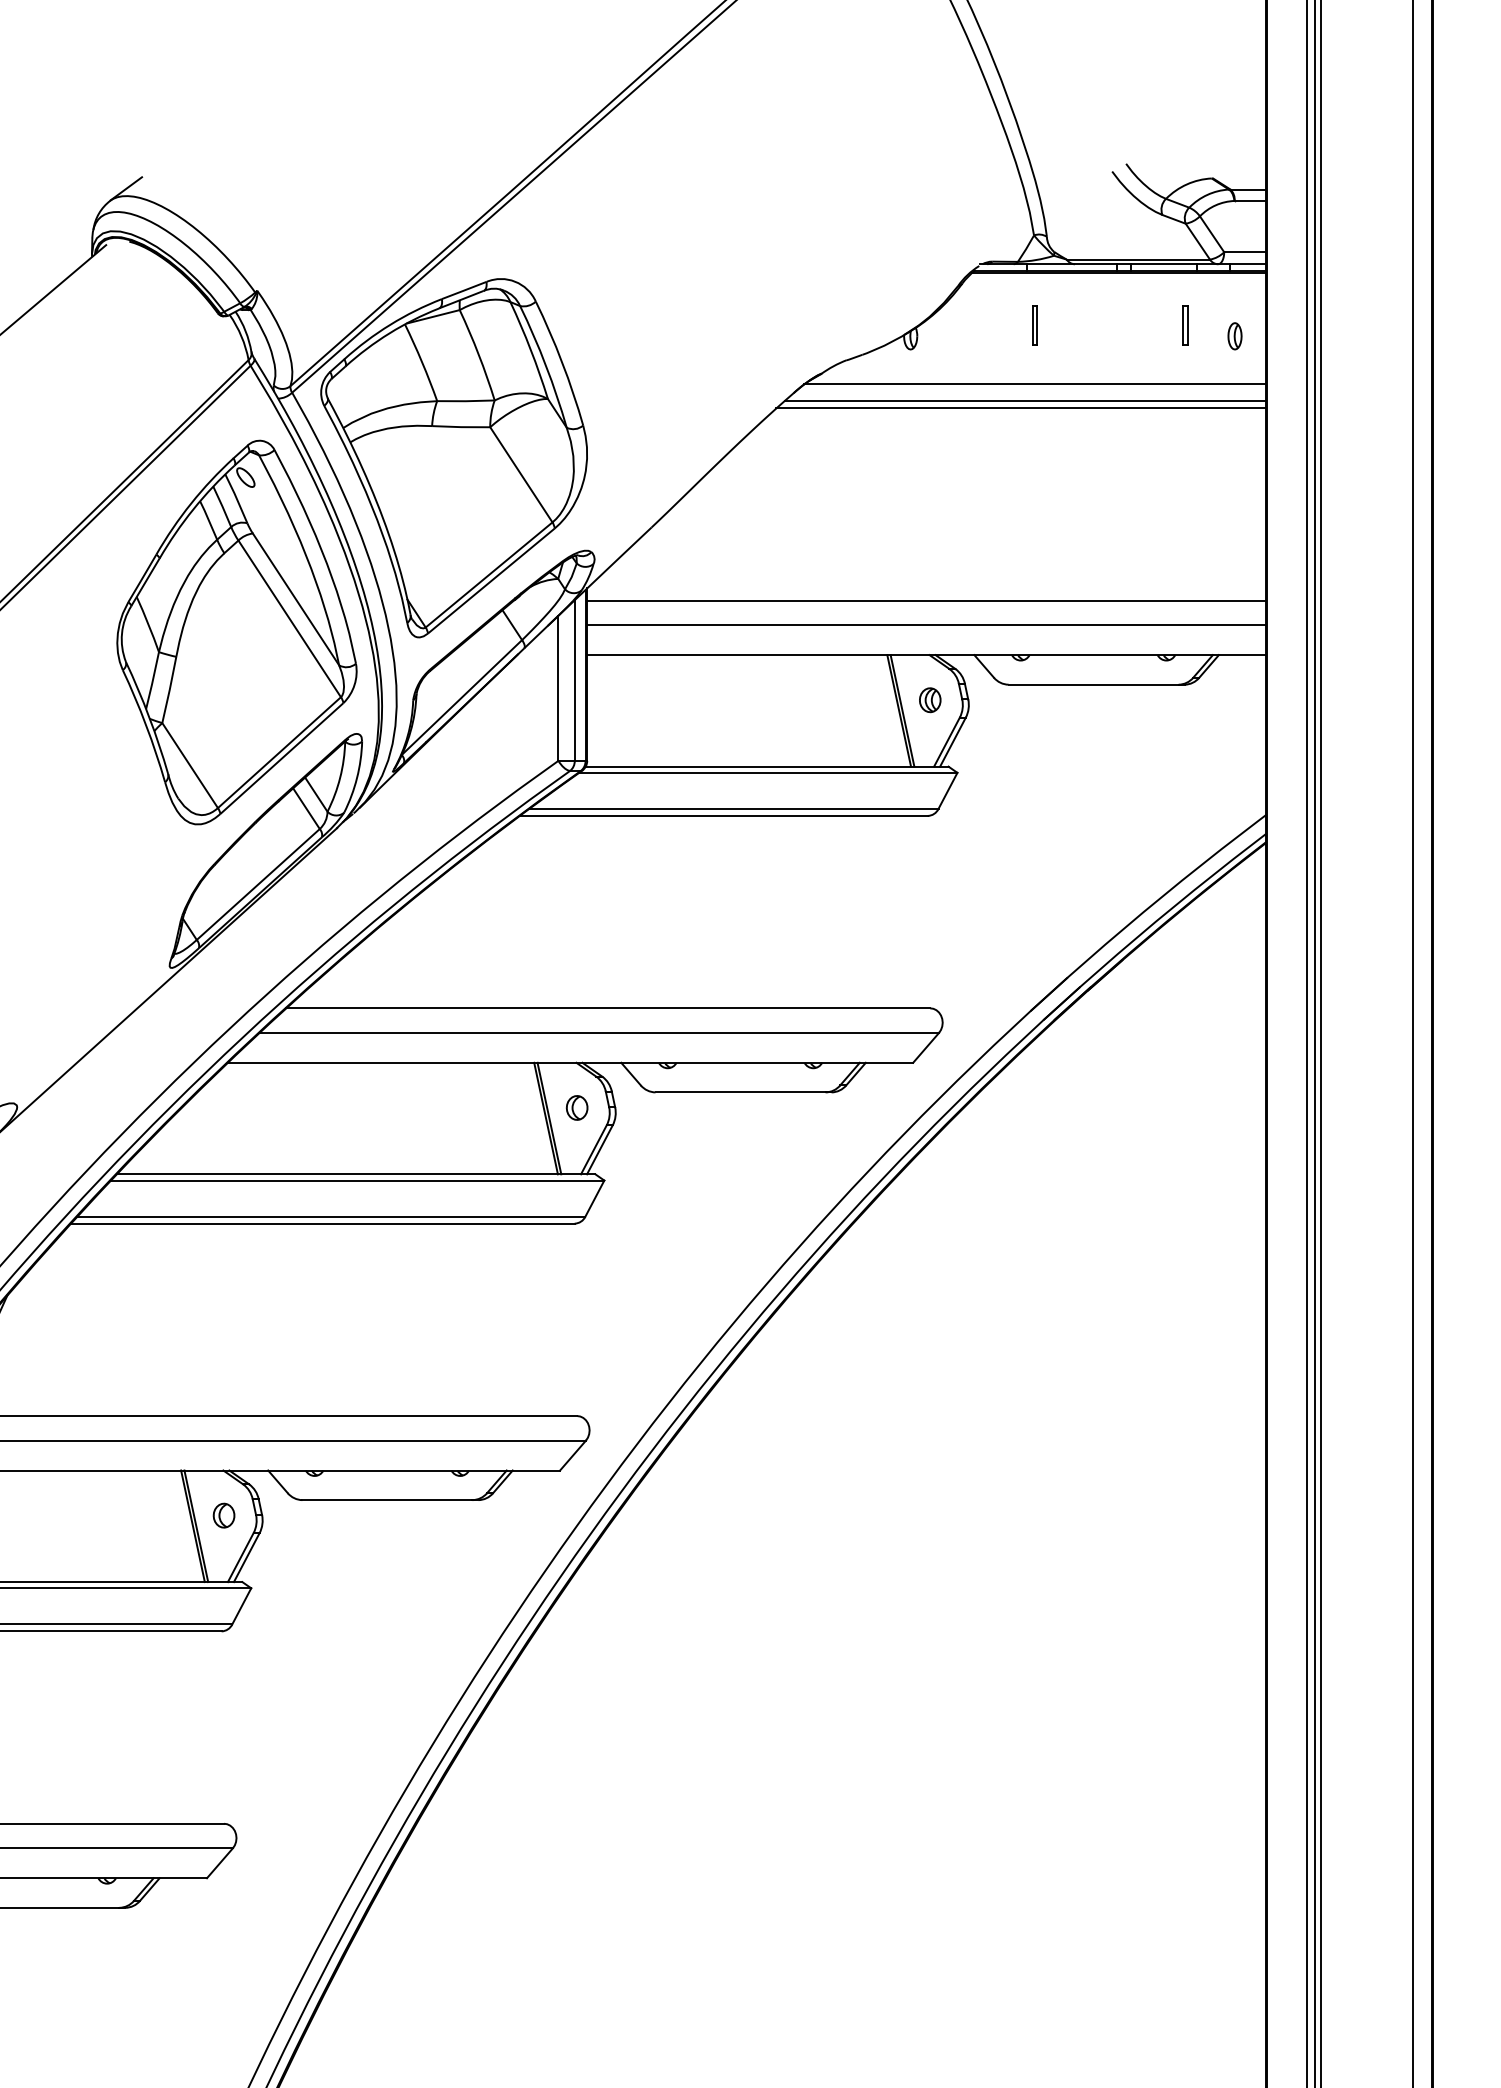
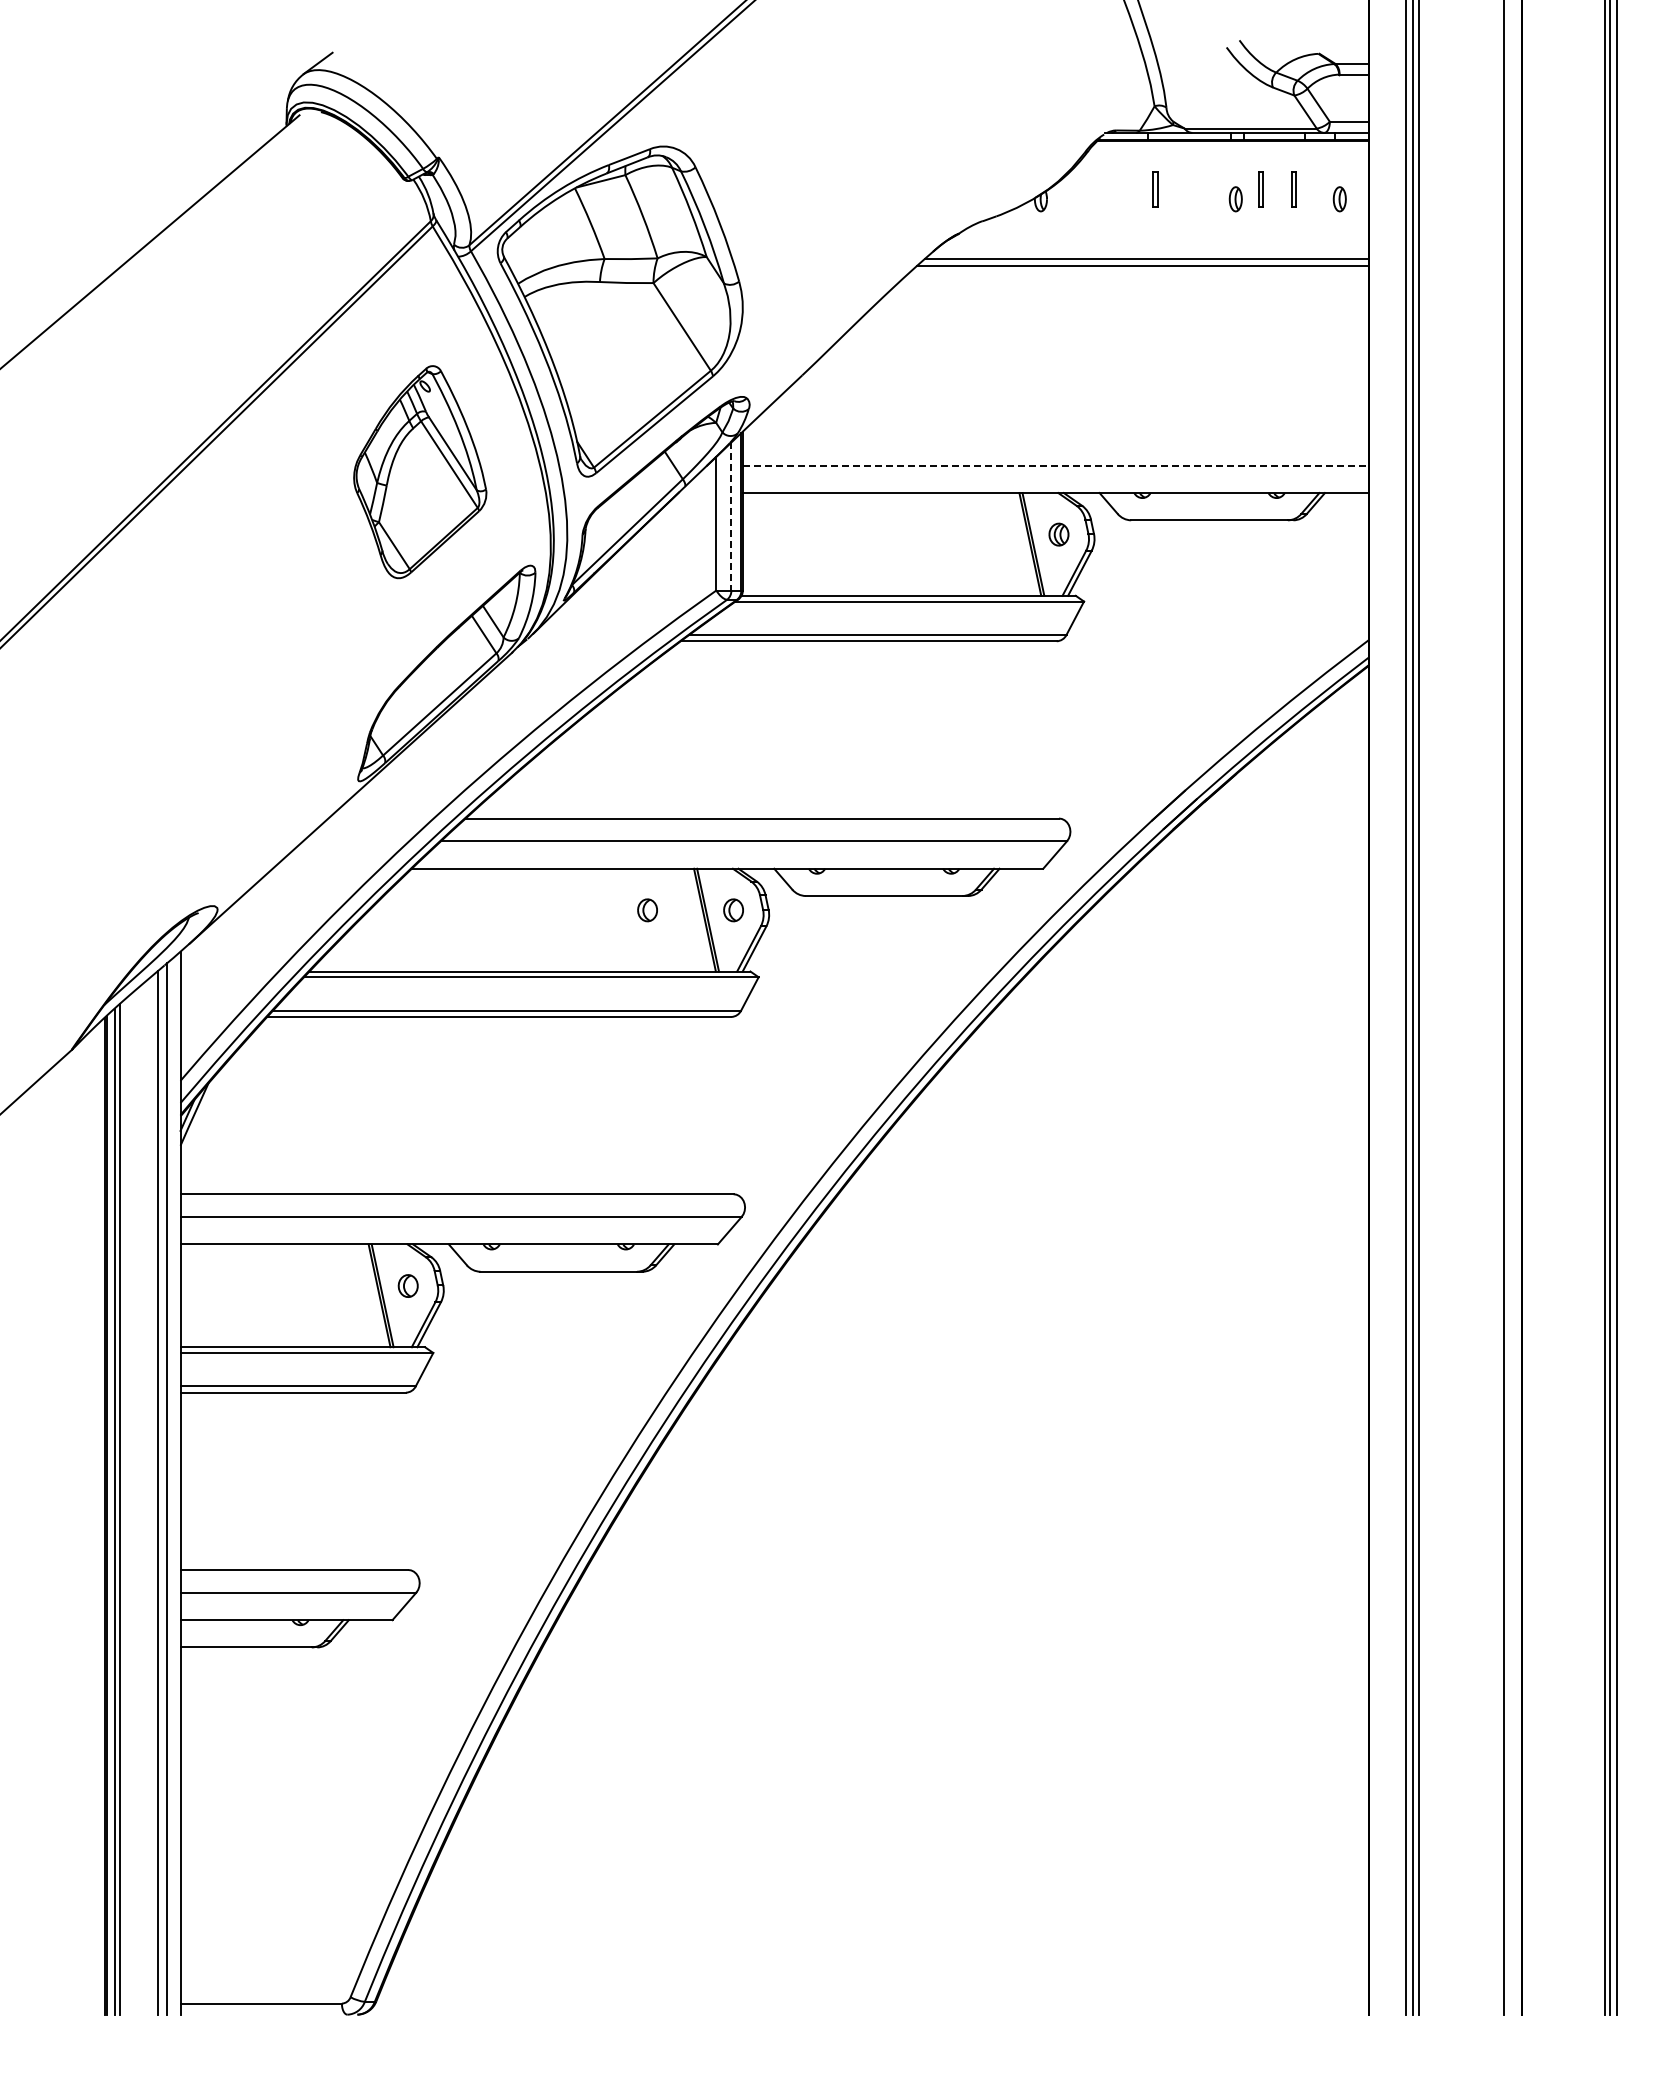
part: (1148, 325) -> (1260, 189), added
part: (1121, 336) -> (1235, 199), added
line: (1034, 384) -> (1155, 243), removed
line: (926, 600) -> (1055, 442), removed
line: (926, 625) -> (1055, 465), solid -> dashed
part: (237, 631) -> (420, 471), size x0.6
line: (574, 681) -> (731, 517), solid -> dashed
part: (483, 1108) -> (647, 910), added

